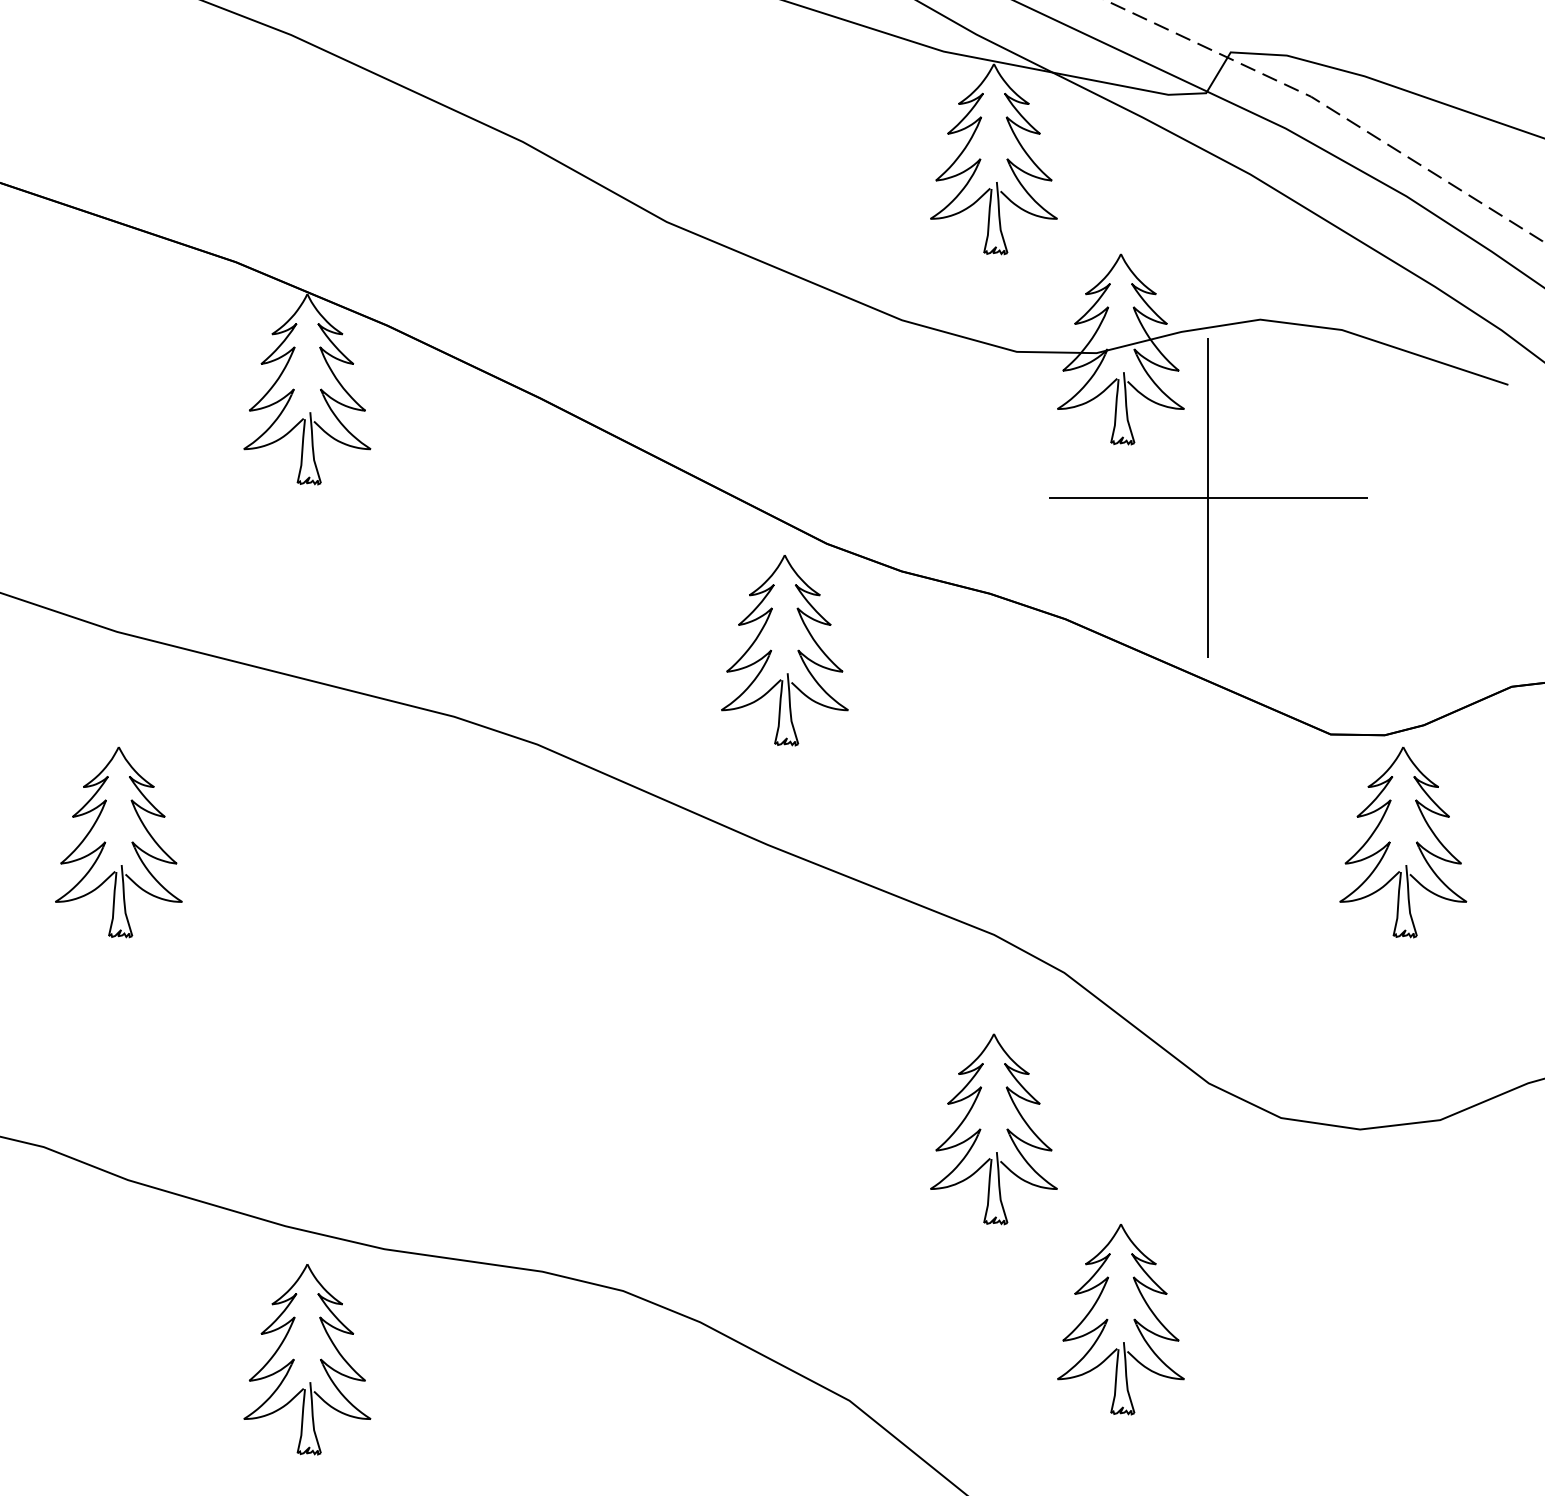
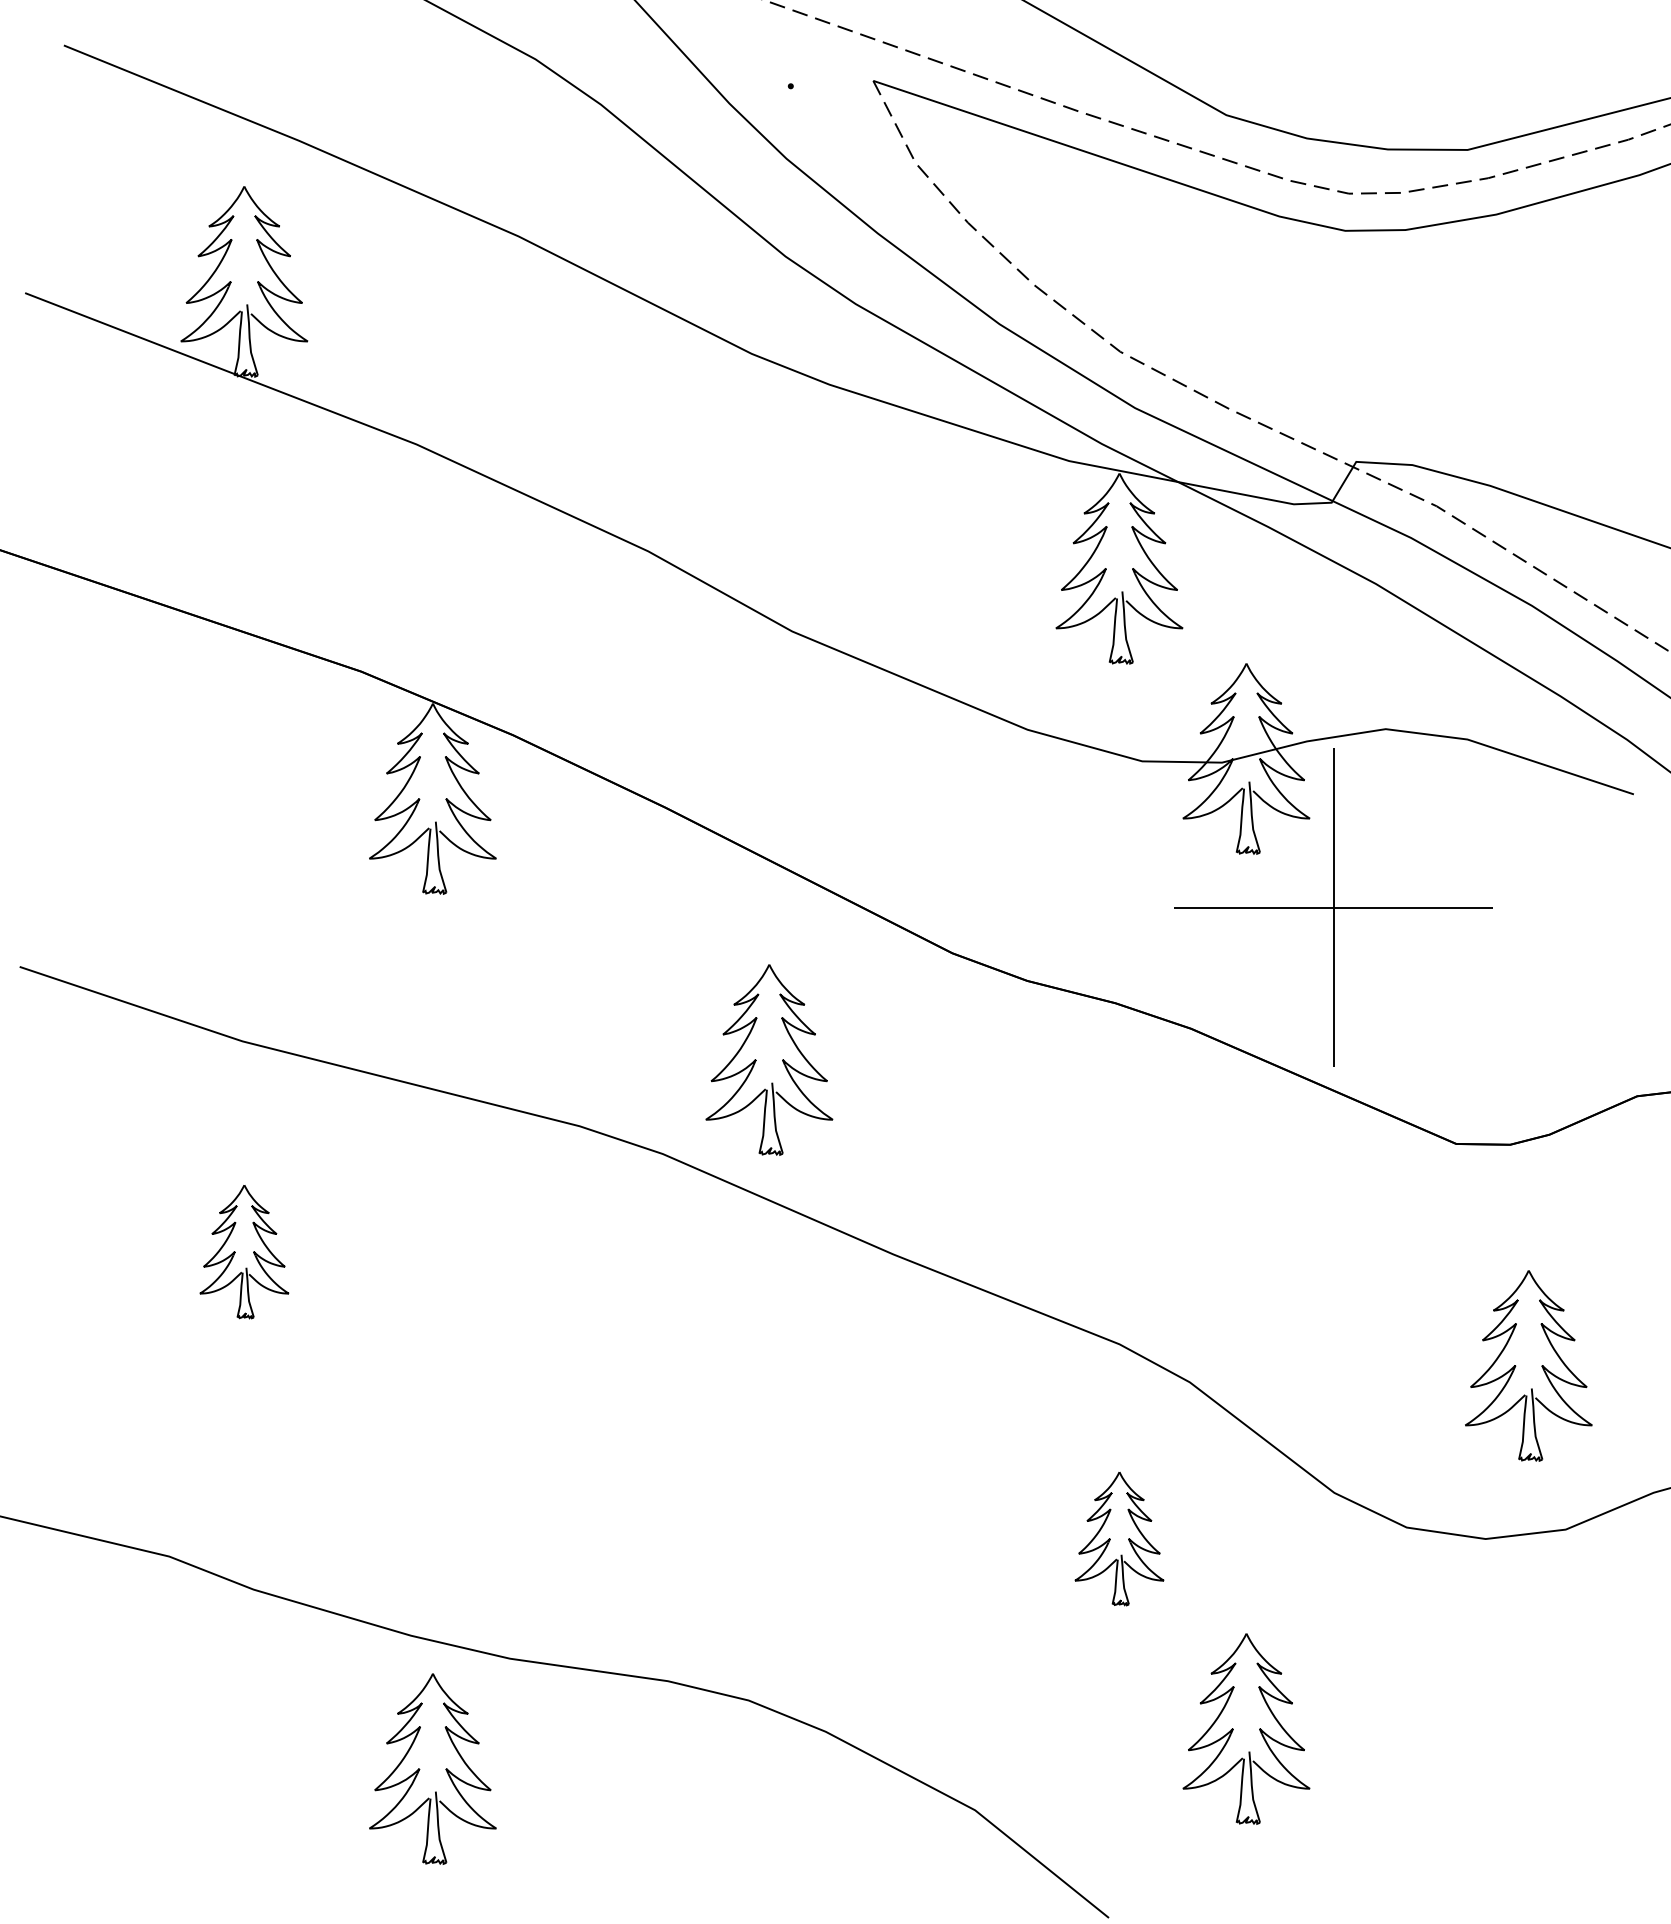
part: (771, 650) -> (756, 1059), moved
part: (118, 842) -> (244, 1251), size x0.7
part: (1390, 843) -> (1516, 1366), moved
part: (993, 1129) -> (1119, 1538), size x0.7

